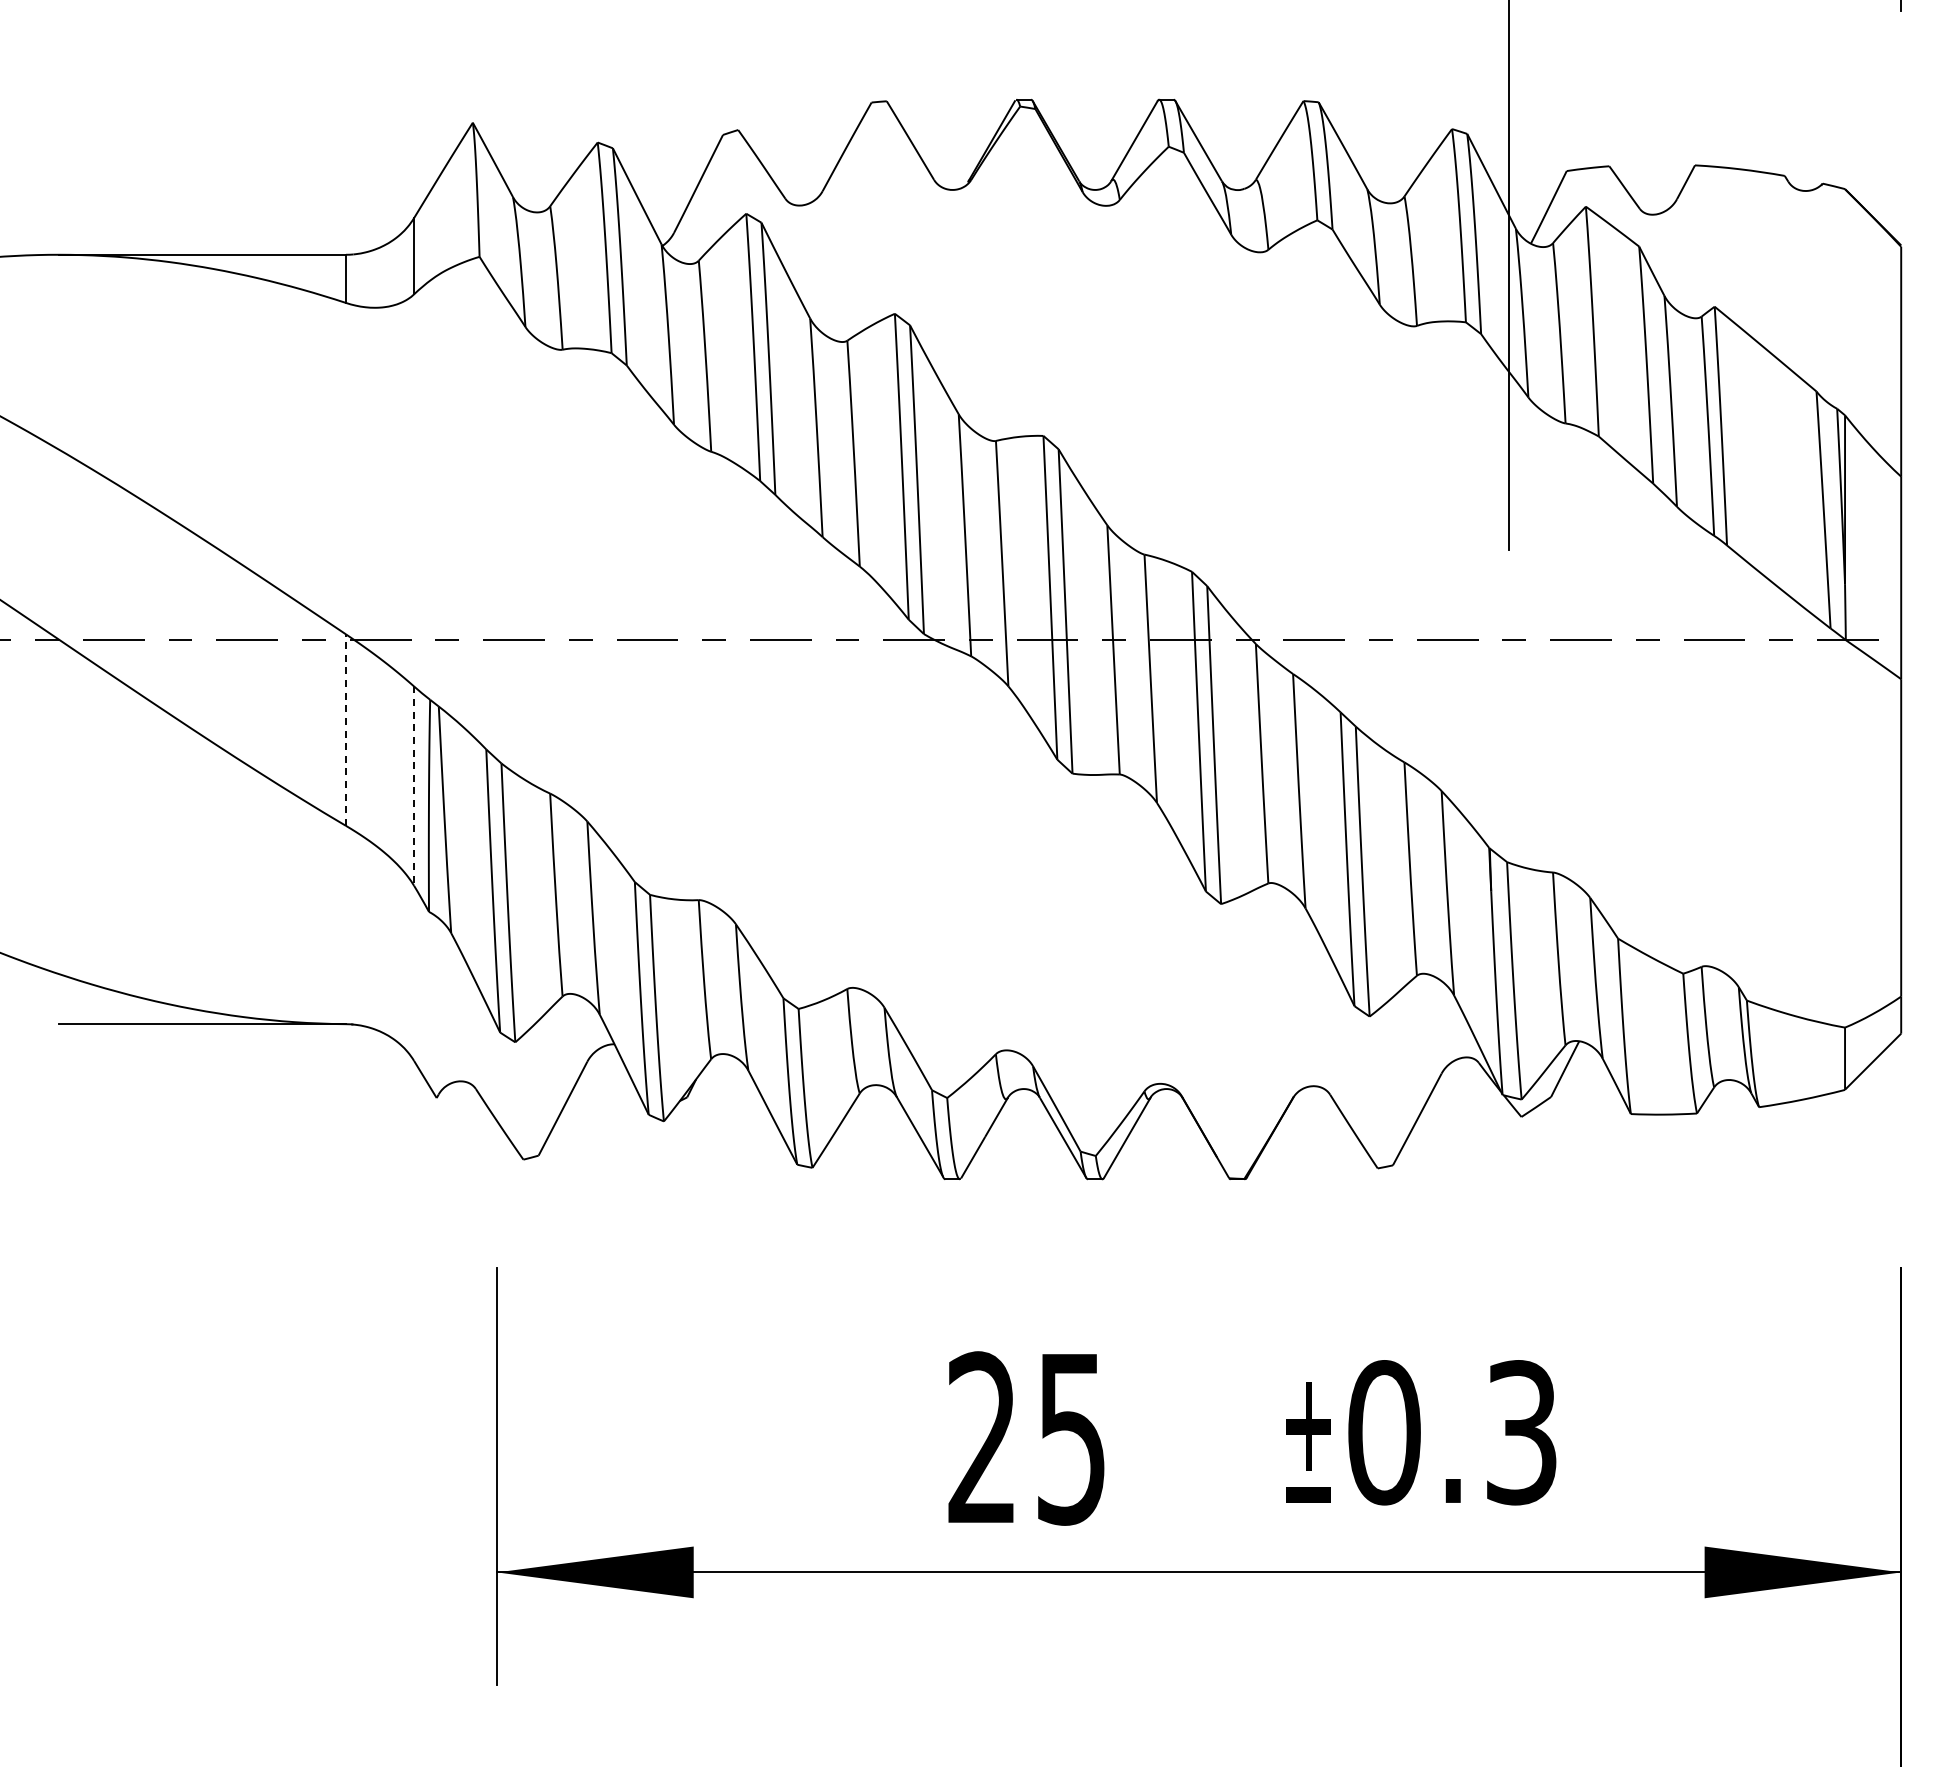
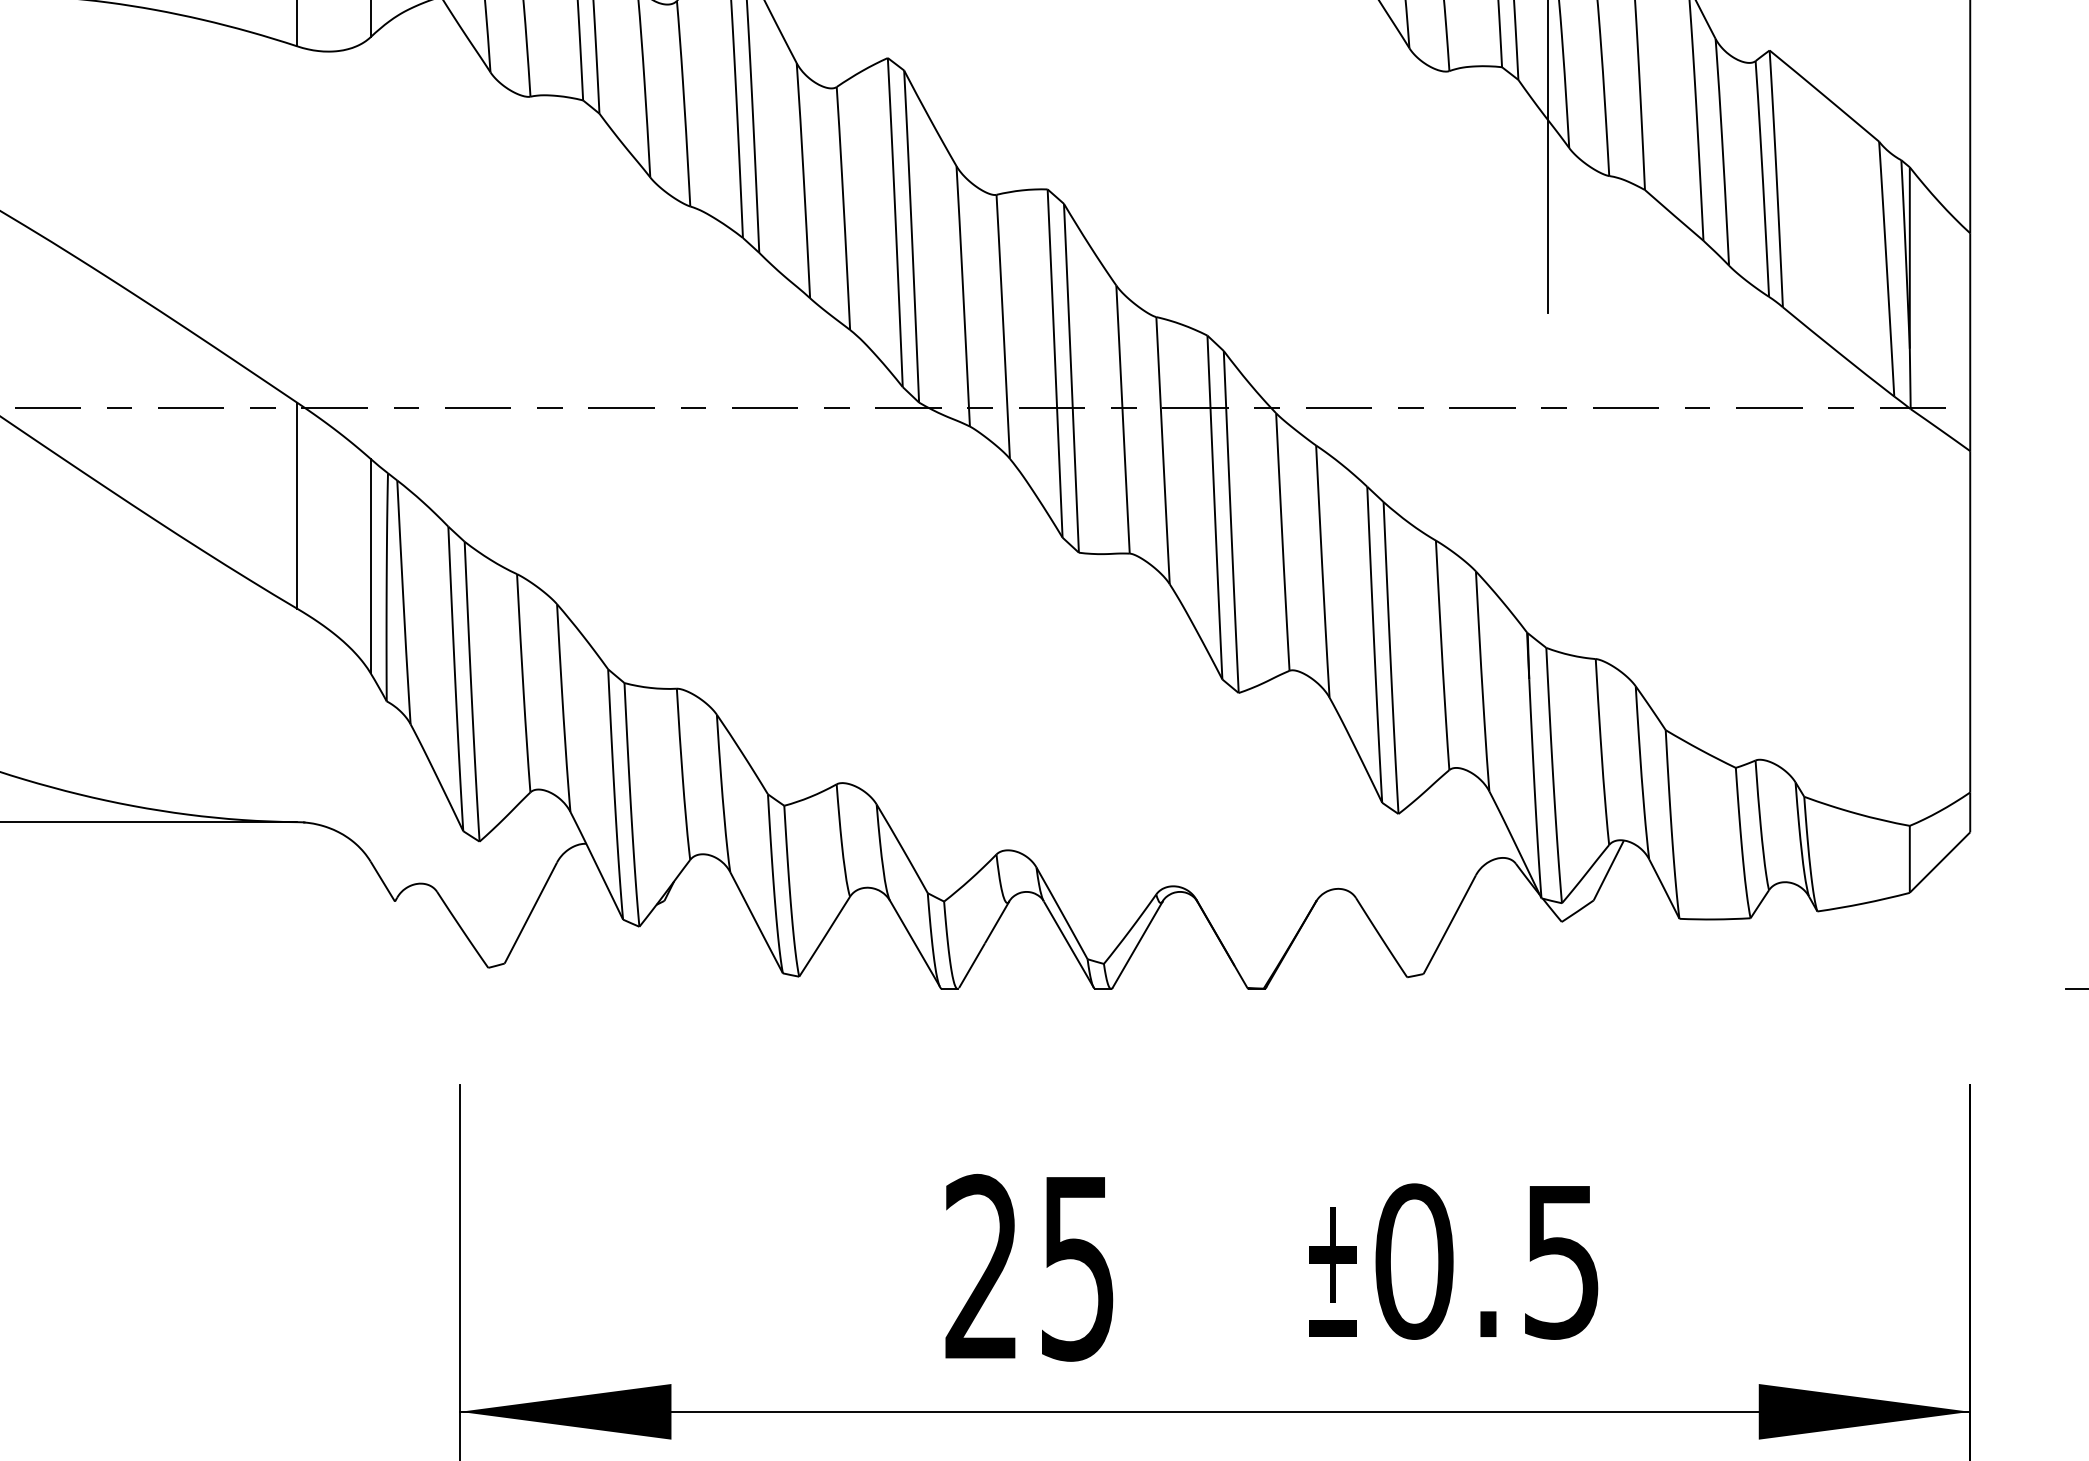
line: (346, 730) -> (297, 506), dashed -> solid
line: (414, 786) -> (371, 566), dashed -> solid
text: (1521, 1432) -> (1561, 1261), 0.3 -> 0.5

